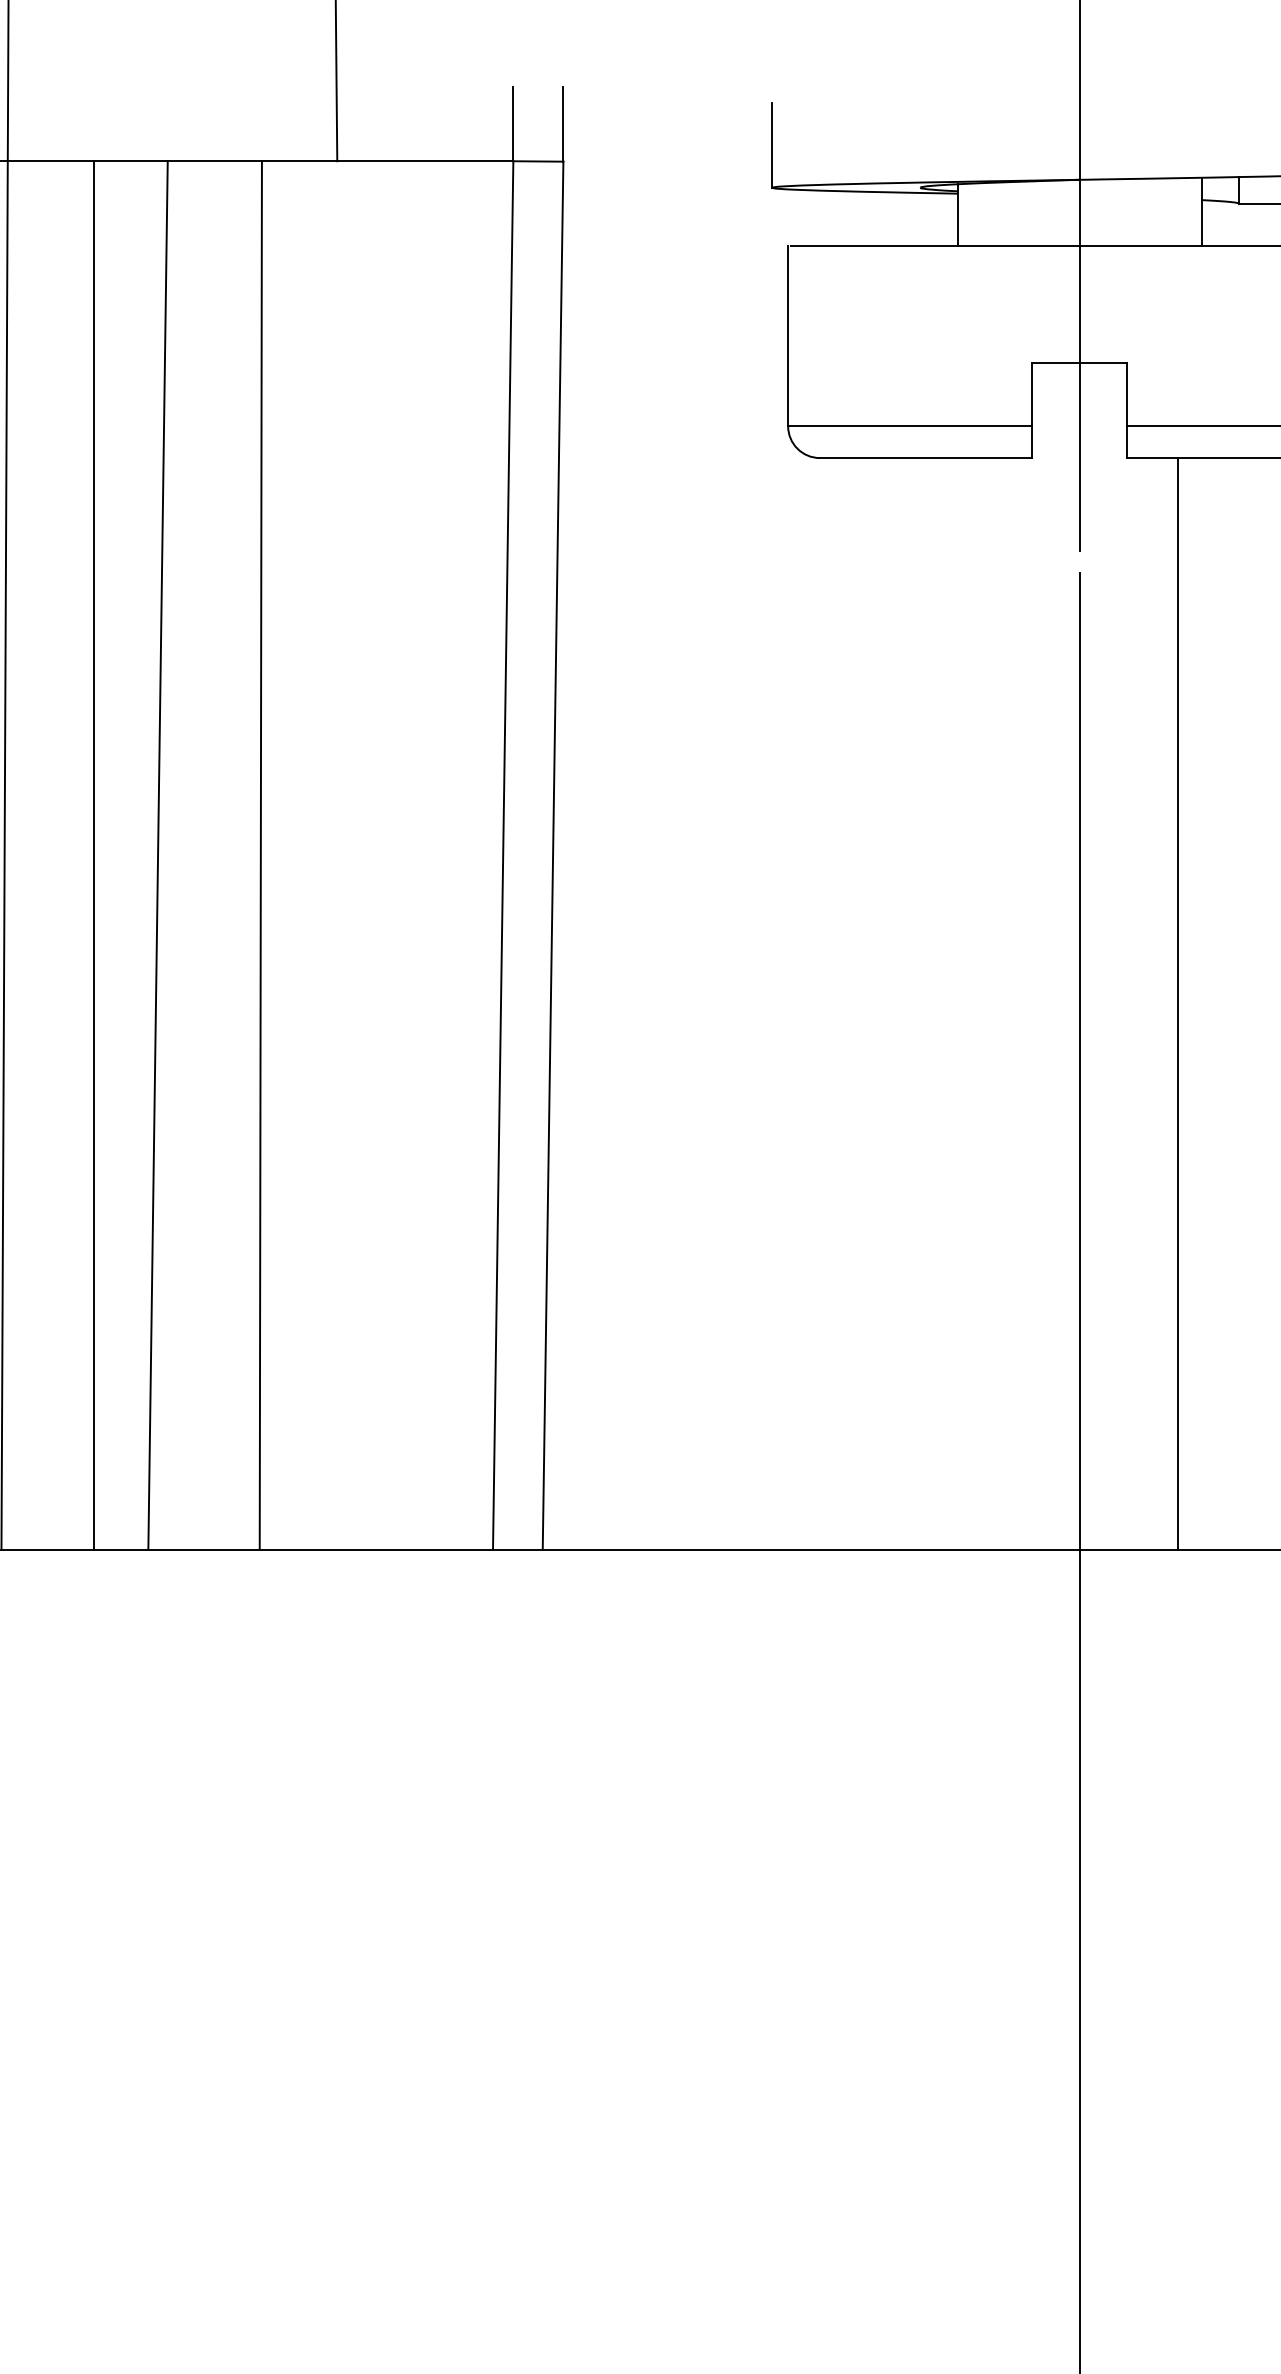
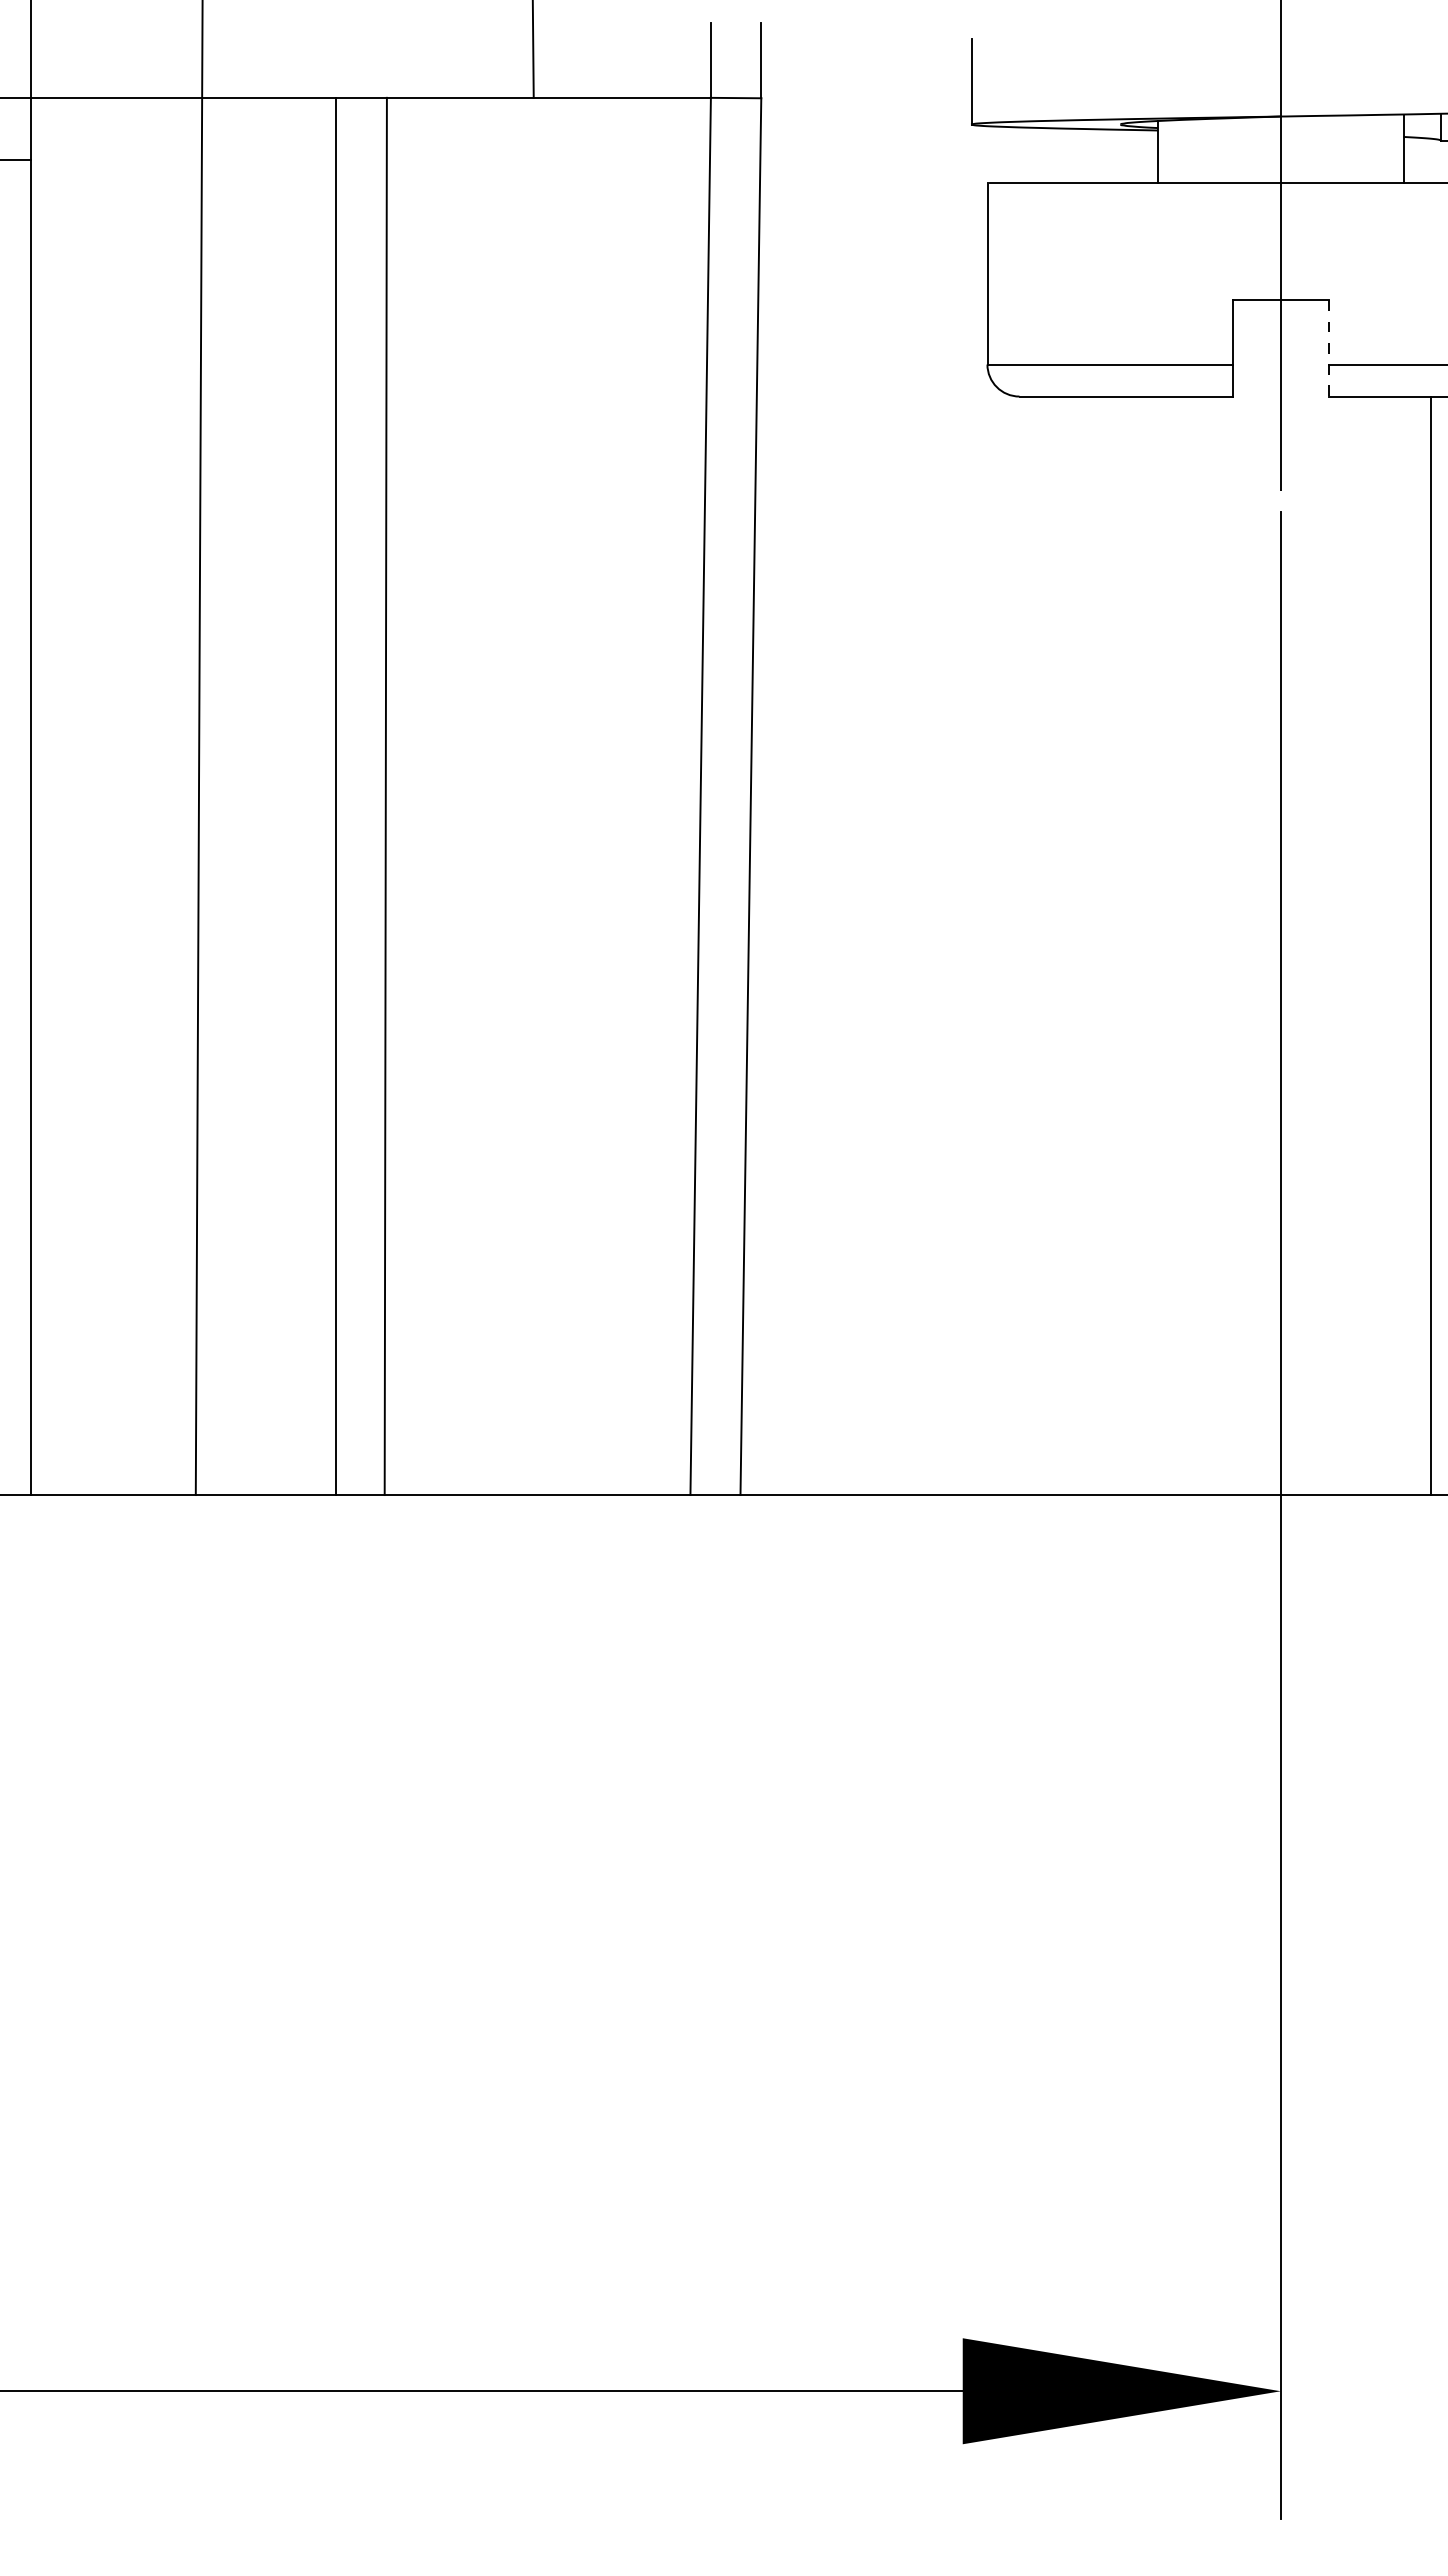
line: (1127, 411) -> (1328, 349), solid -> dashed
line: (93, 855) -> (336, 796), moved
line: (158, 855) -> (353, 796), removed
line: (260, 855) -> (385, 796), moved
line: (1177, 1003) -> (1431, 945), moved

